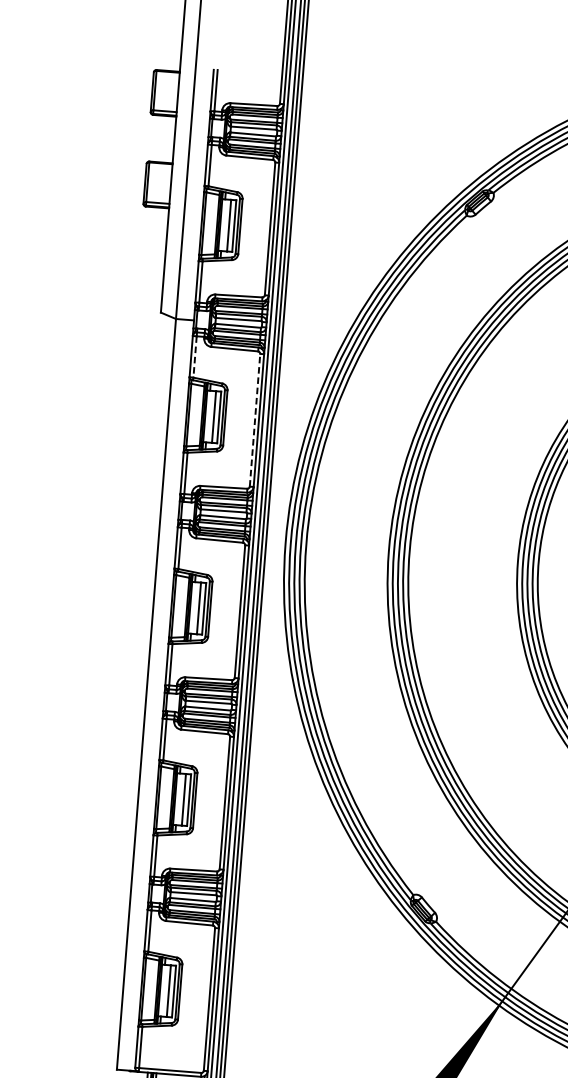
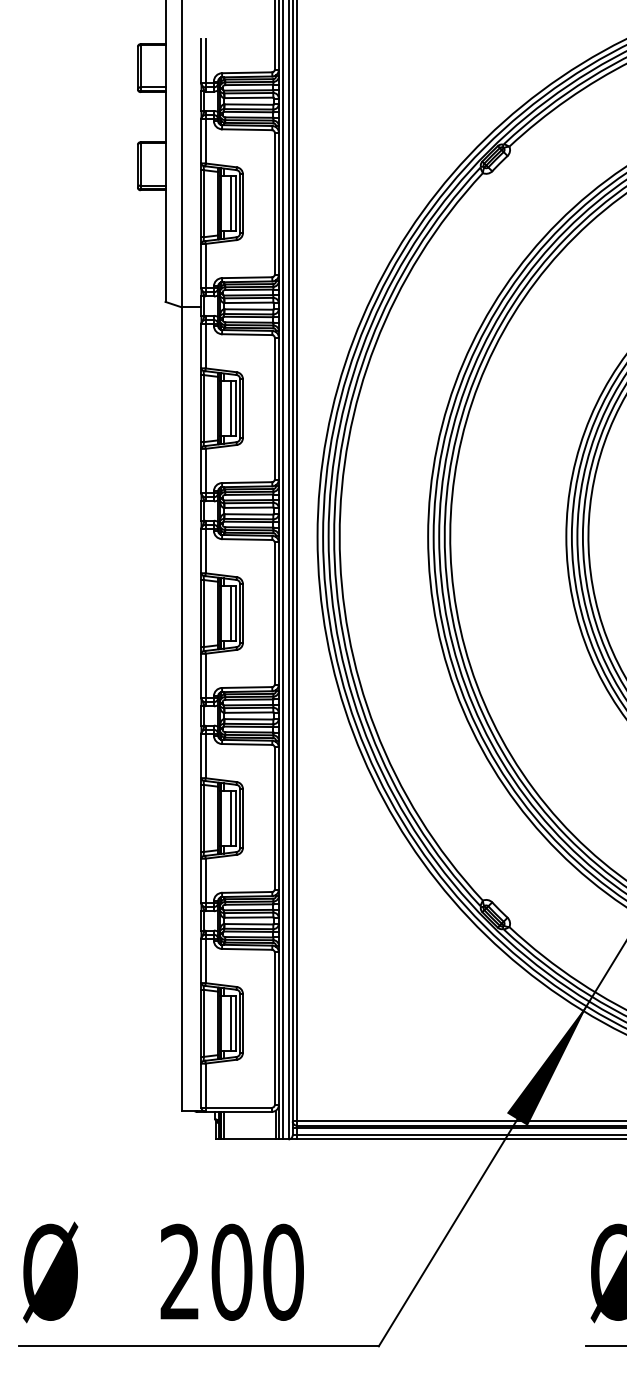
line: (194, 357) -> (205, 346), dashed -> solid
line: (254, 420) -> (274, 408), dashed -> solid

